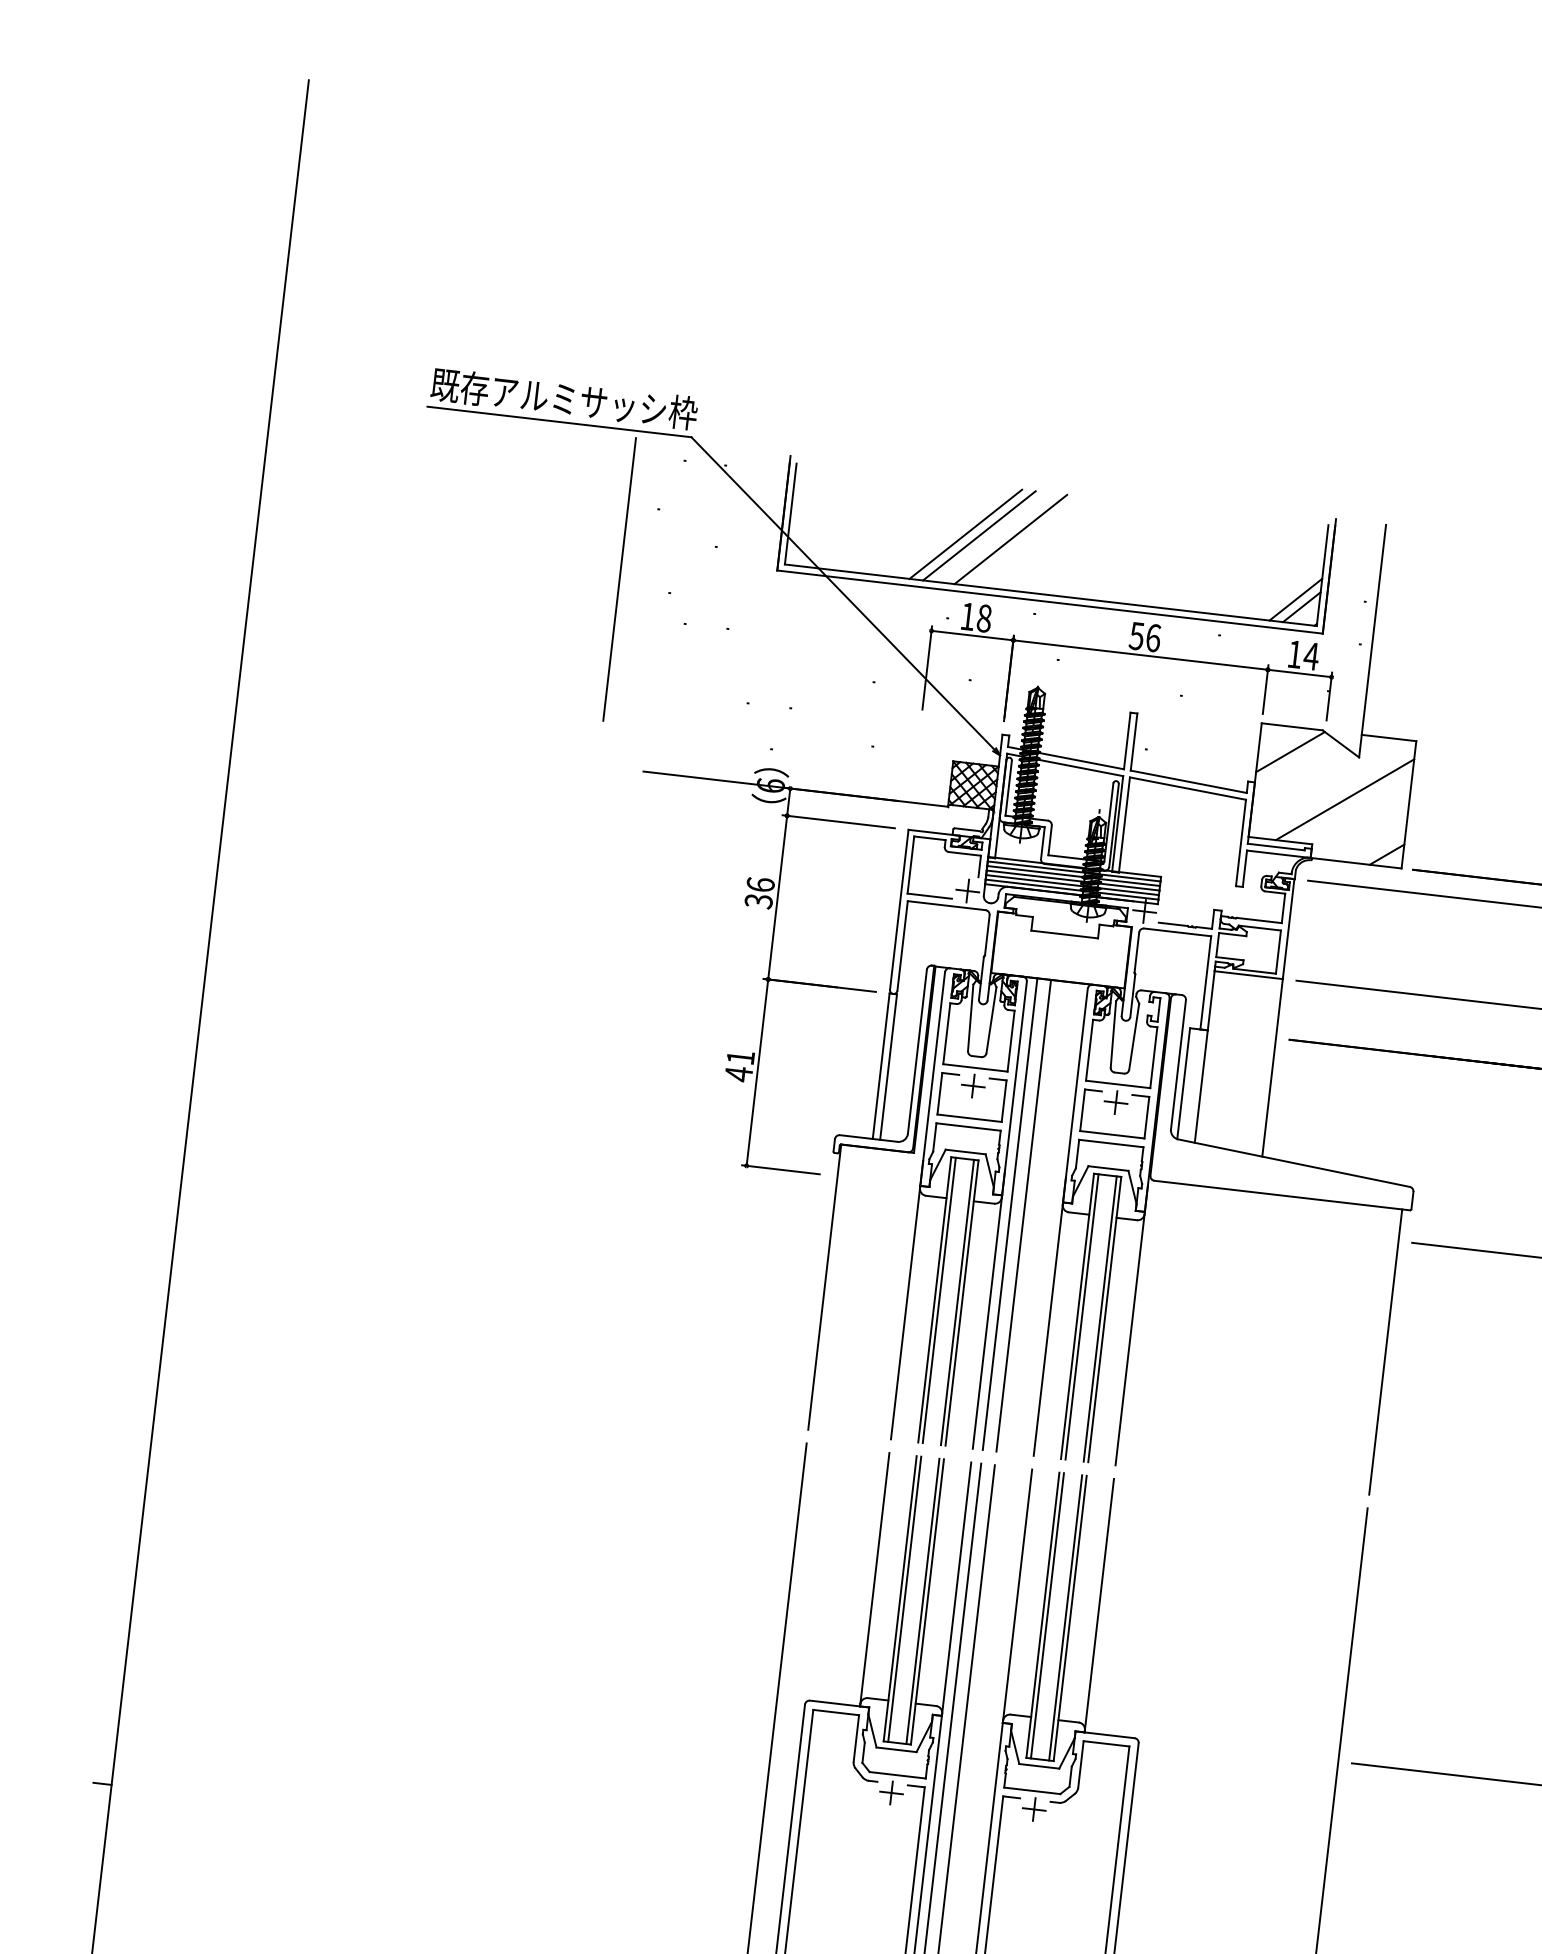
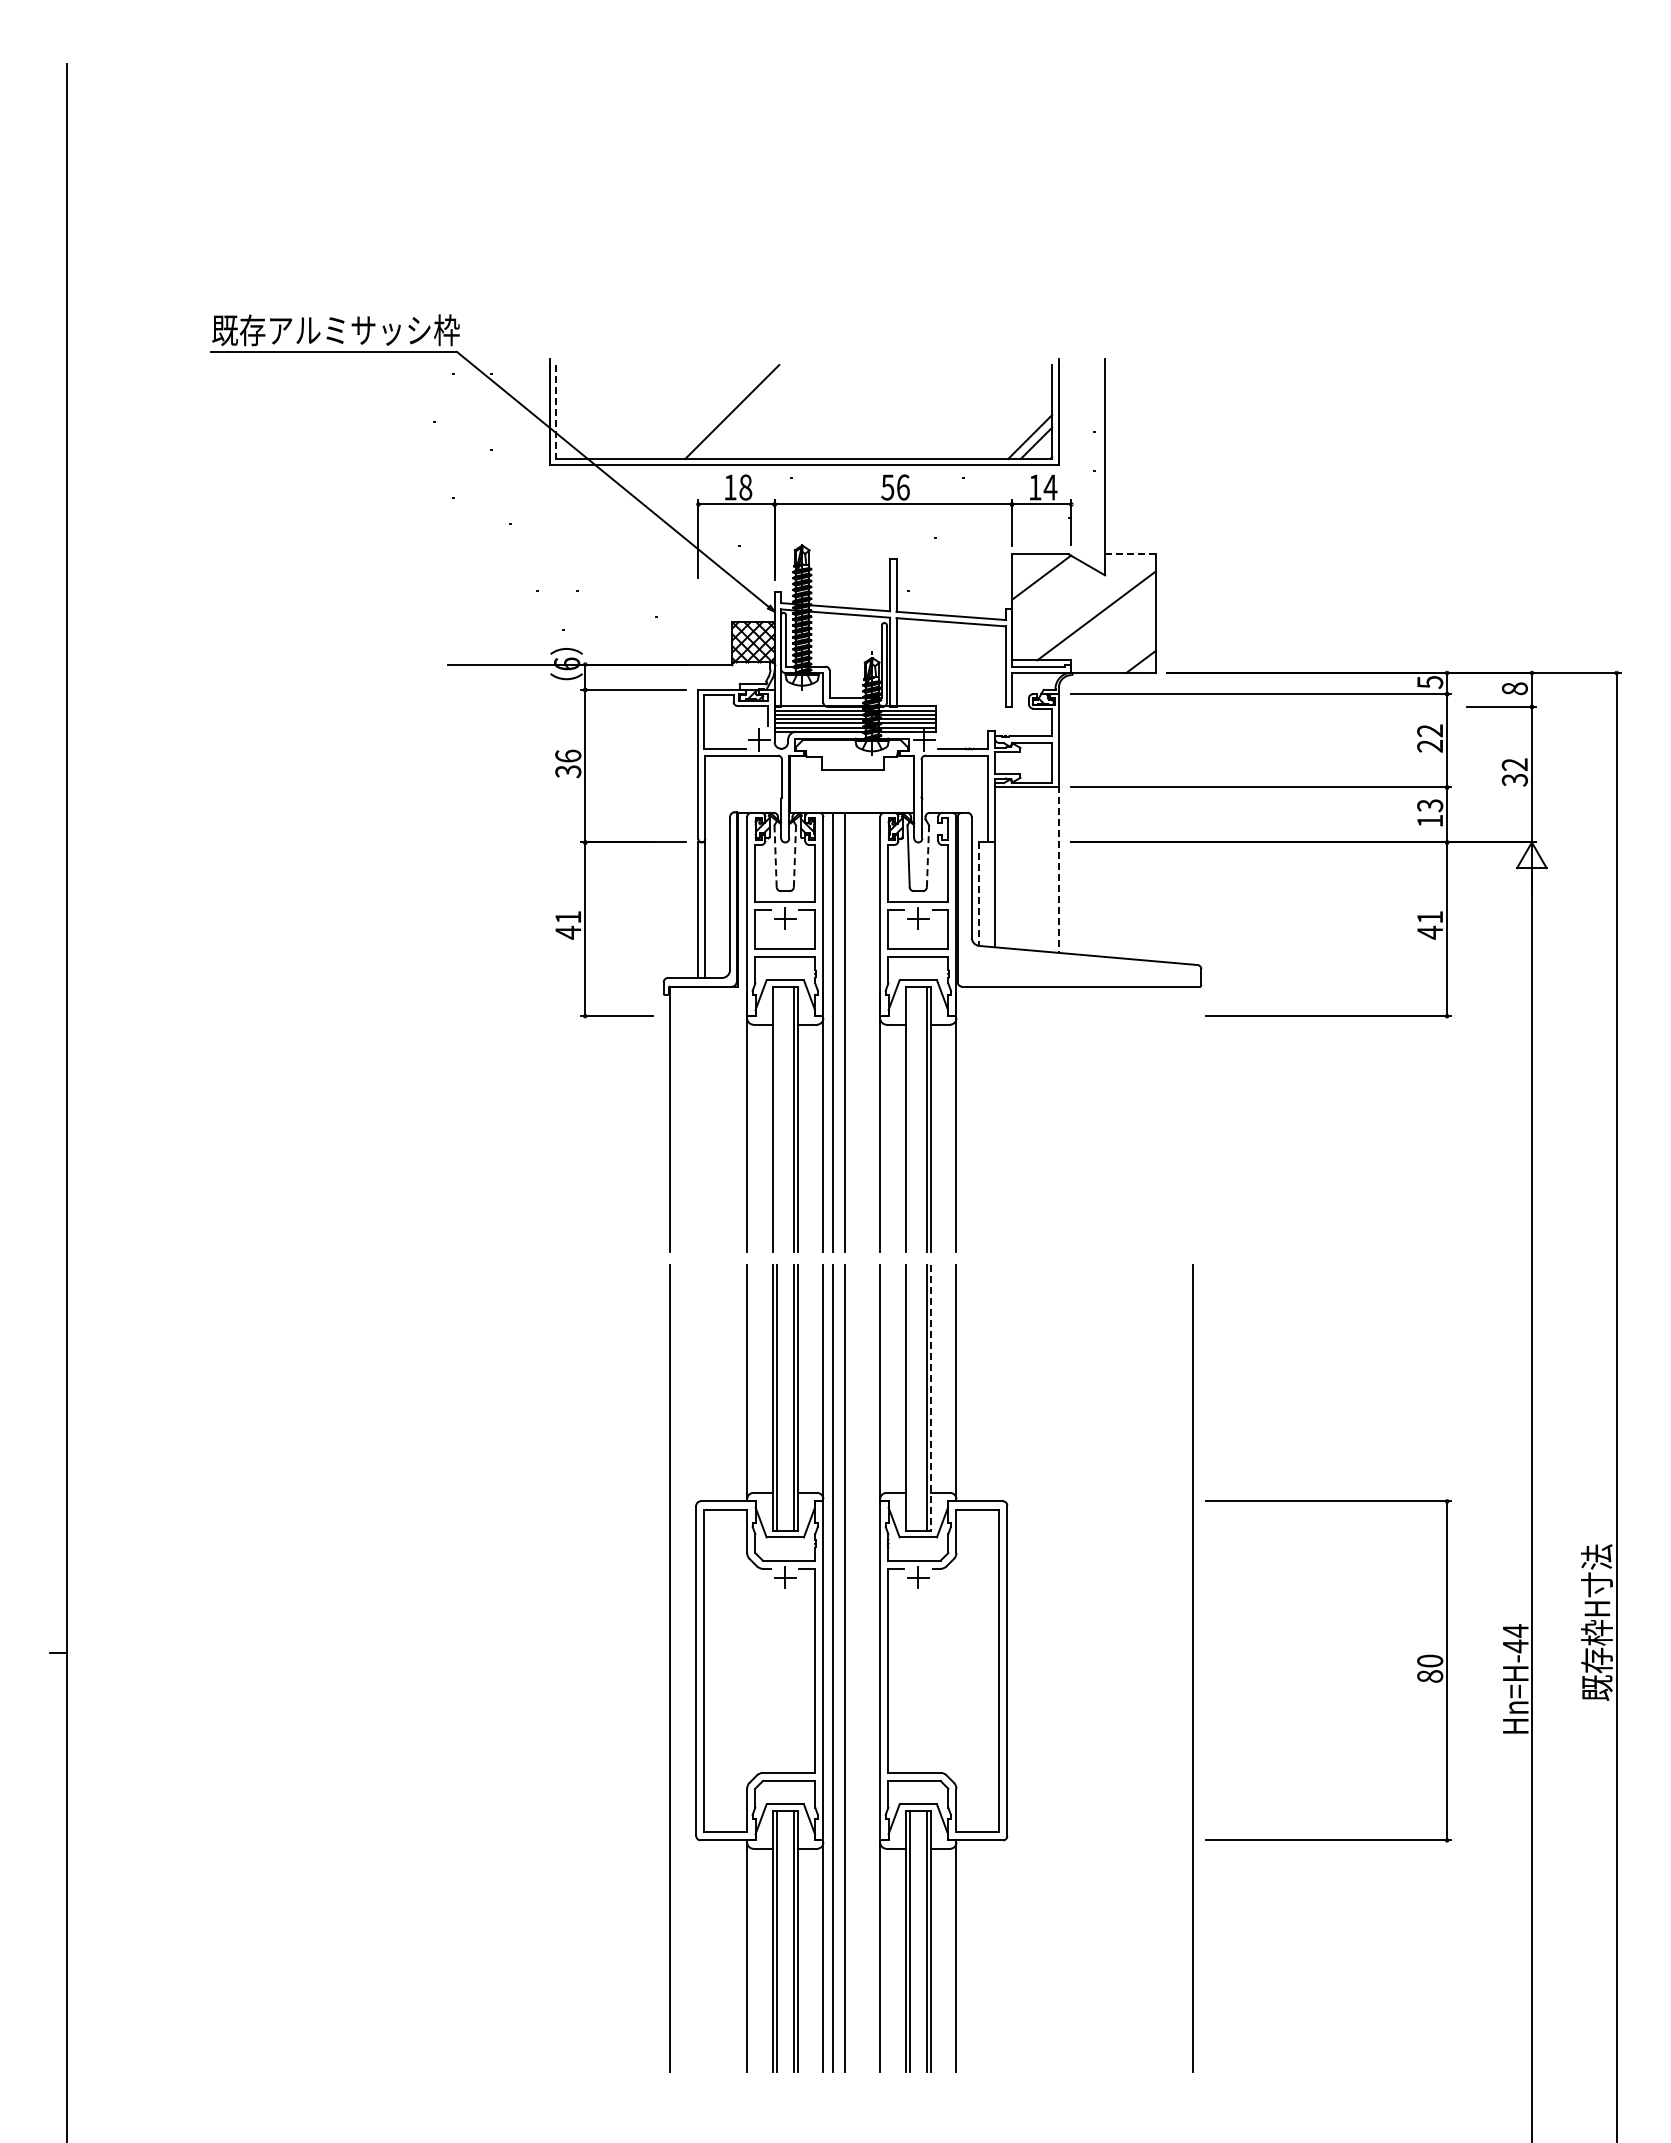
line: (790, 514) -> (556, 412), solid -> dashed
line: (965, 534) -> (719, 412), removed
line: (1010, 540) -> (761, 412), removed
line: (620, 579) -> (406, 490), removed
line: (1388, 738) -> (1130, 554), solid -> dashed
line: (970, 1018) -> (775, 856), solid -> dashed
line: (990, 1020) -> (794, 856), solid -> dashed
line: (1134, 1037) -> (928, 856), solid -> dashed
line: (1272, 1068) -> (1058, 870), solid -> dashed
line: (1183, 1084) -> (978, 894), solid -> dashed
line: (938, 1300) -> (776, 1119), removed
line: (1081, 1316) -> (909, 1119), removed
line: (1385, 1352) -> (1192, 1119), removed
line: (1047, 1616) -> (909, 1398), removed
line: (1070, 1618) -> (931, 1398), solid -> dashed

